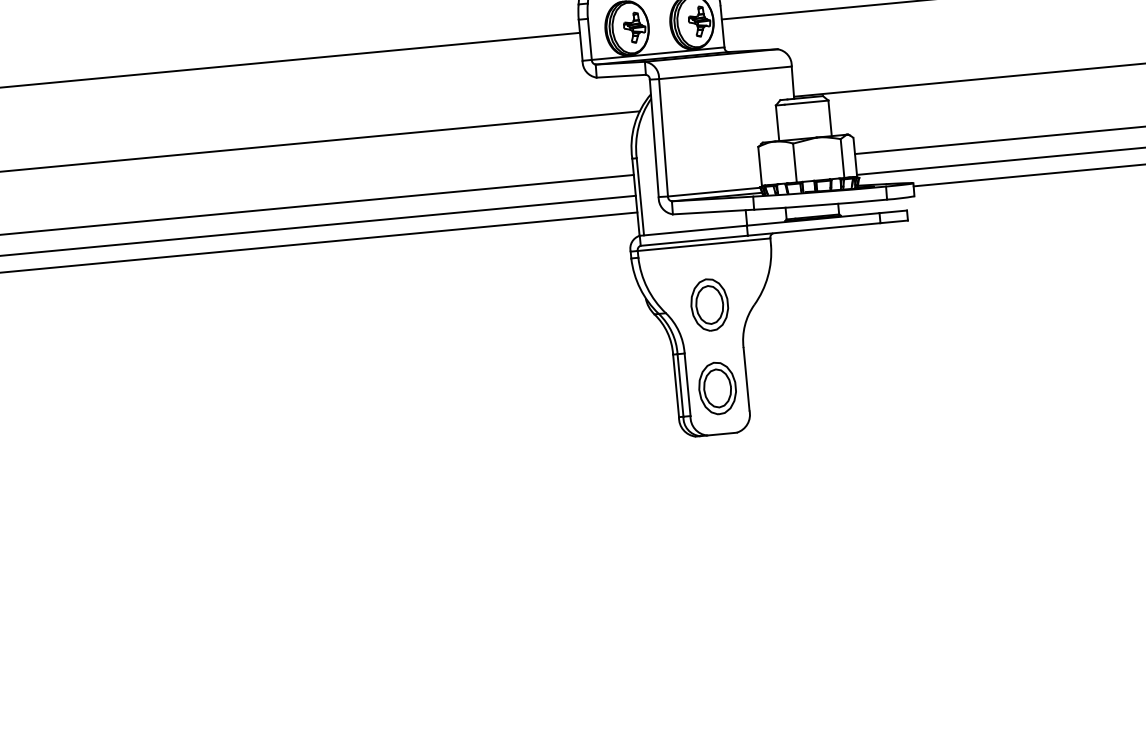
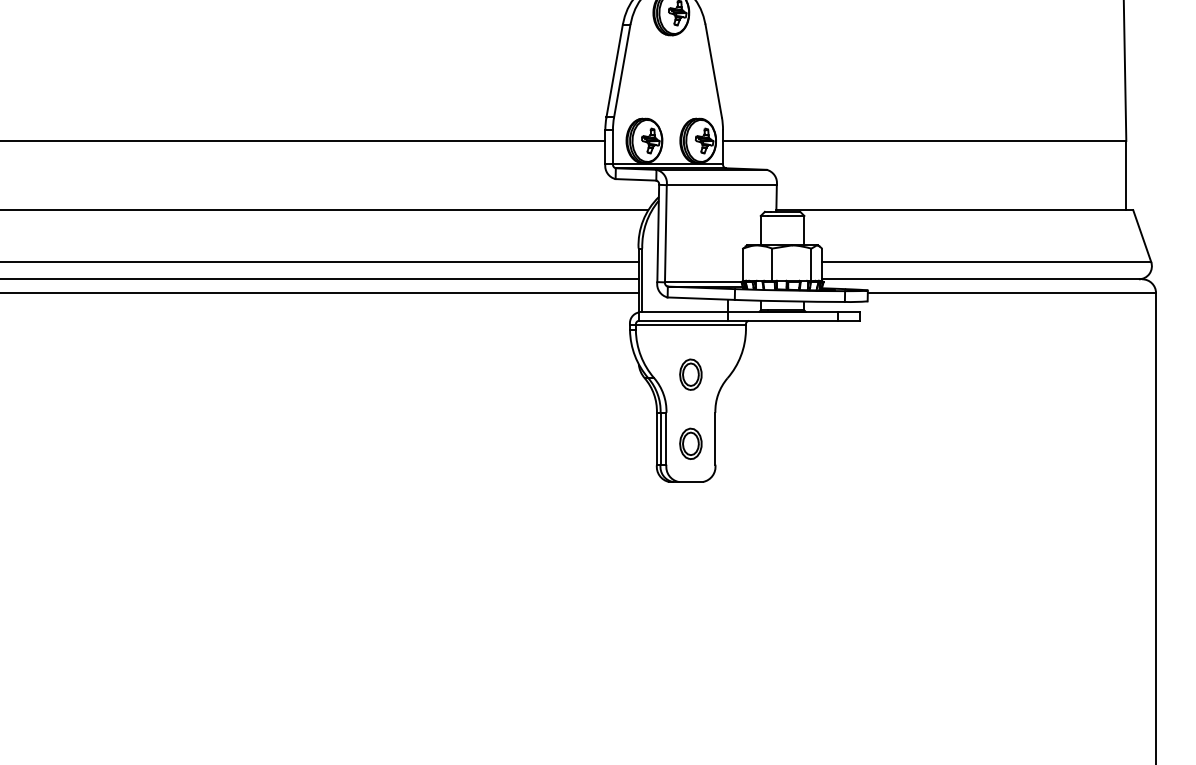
part: (709, 304) -> (690, 374), size x0.71
part: (717, 387) -> (690, 443), size x0.71

